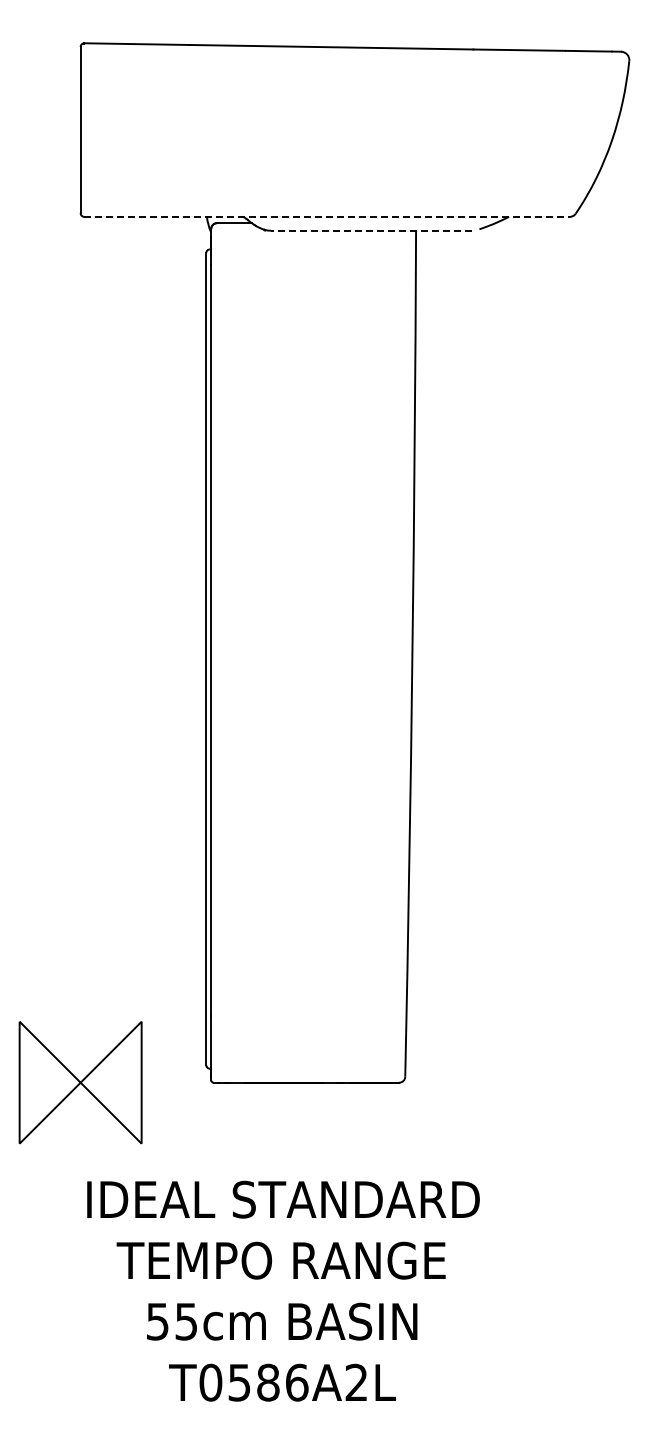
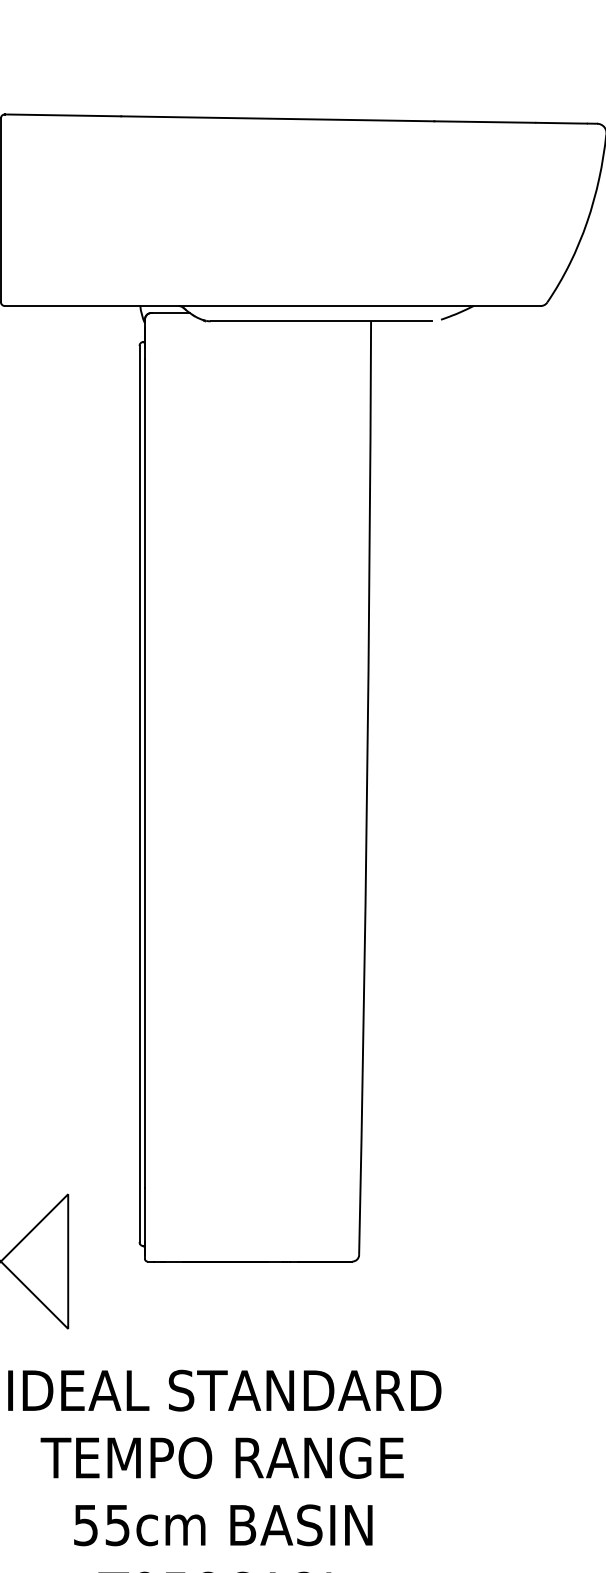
line: (327, 216) -> (273, 305), dashed -> solid
line: (370, 230) -> (320, 321), dashed -> solid

